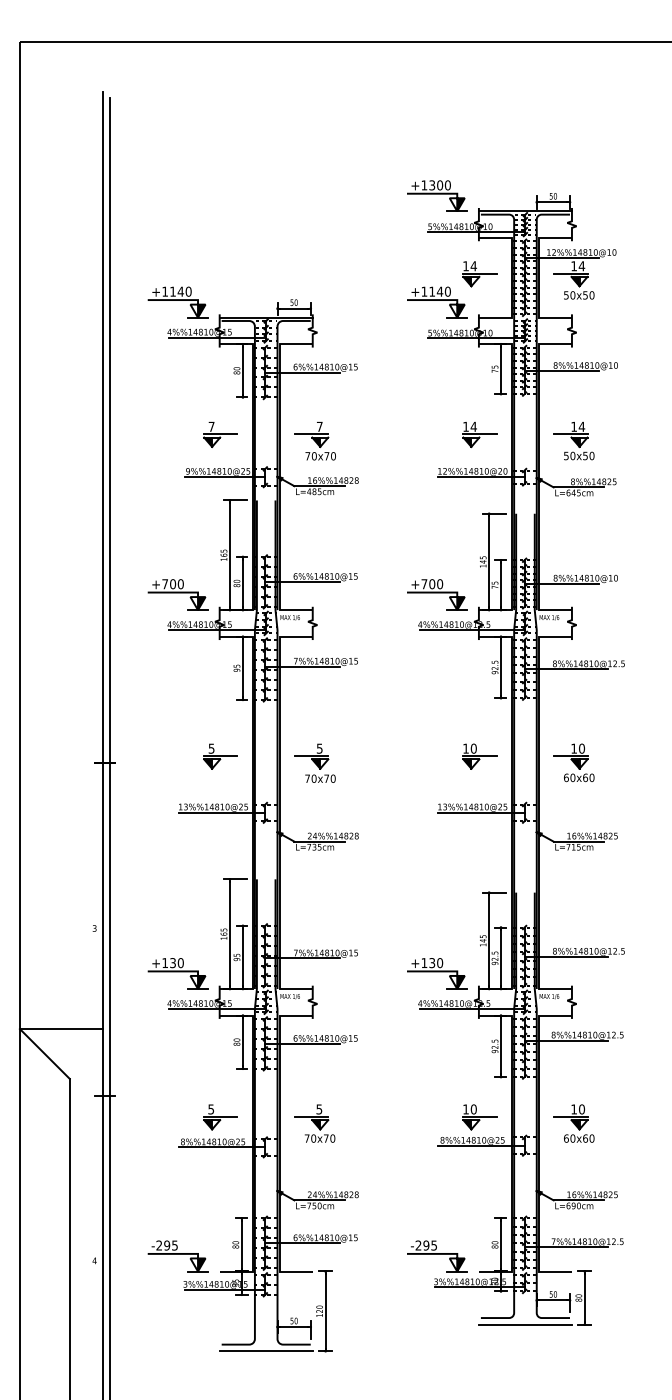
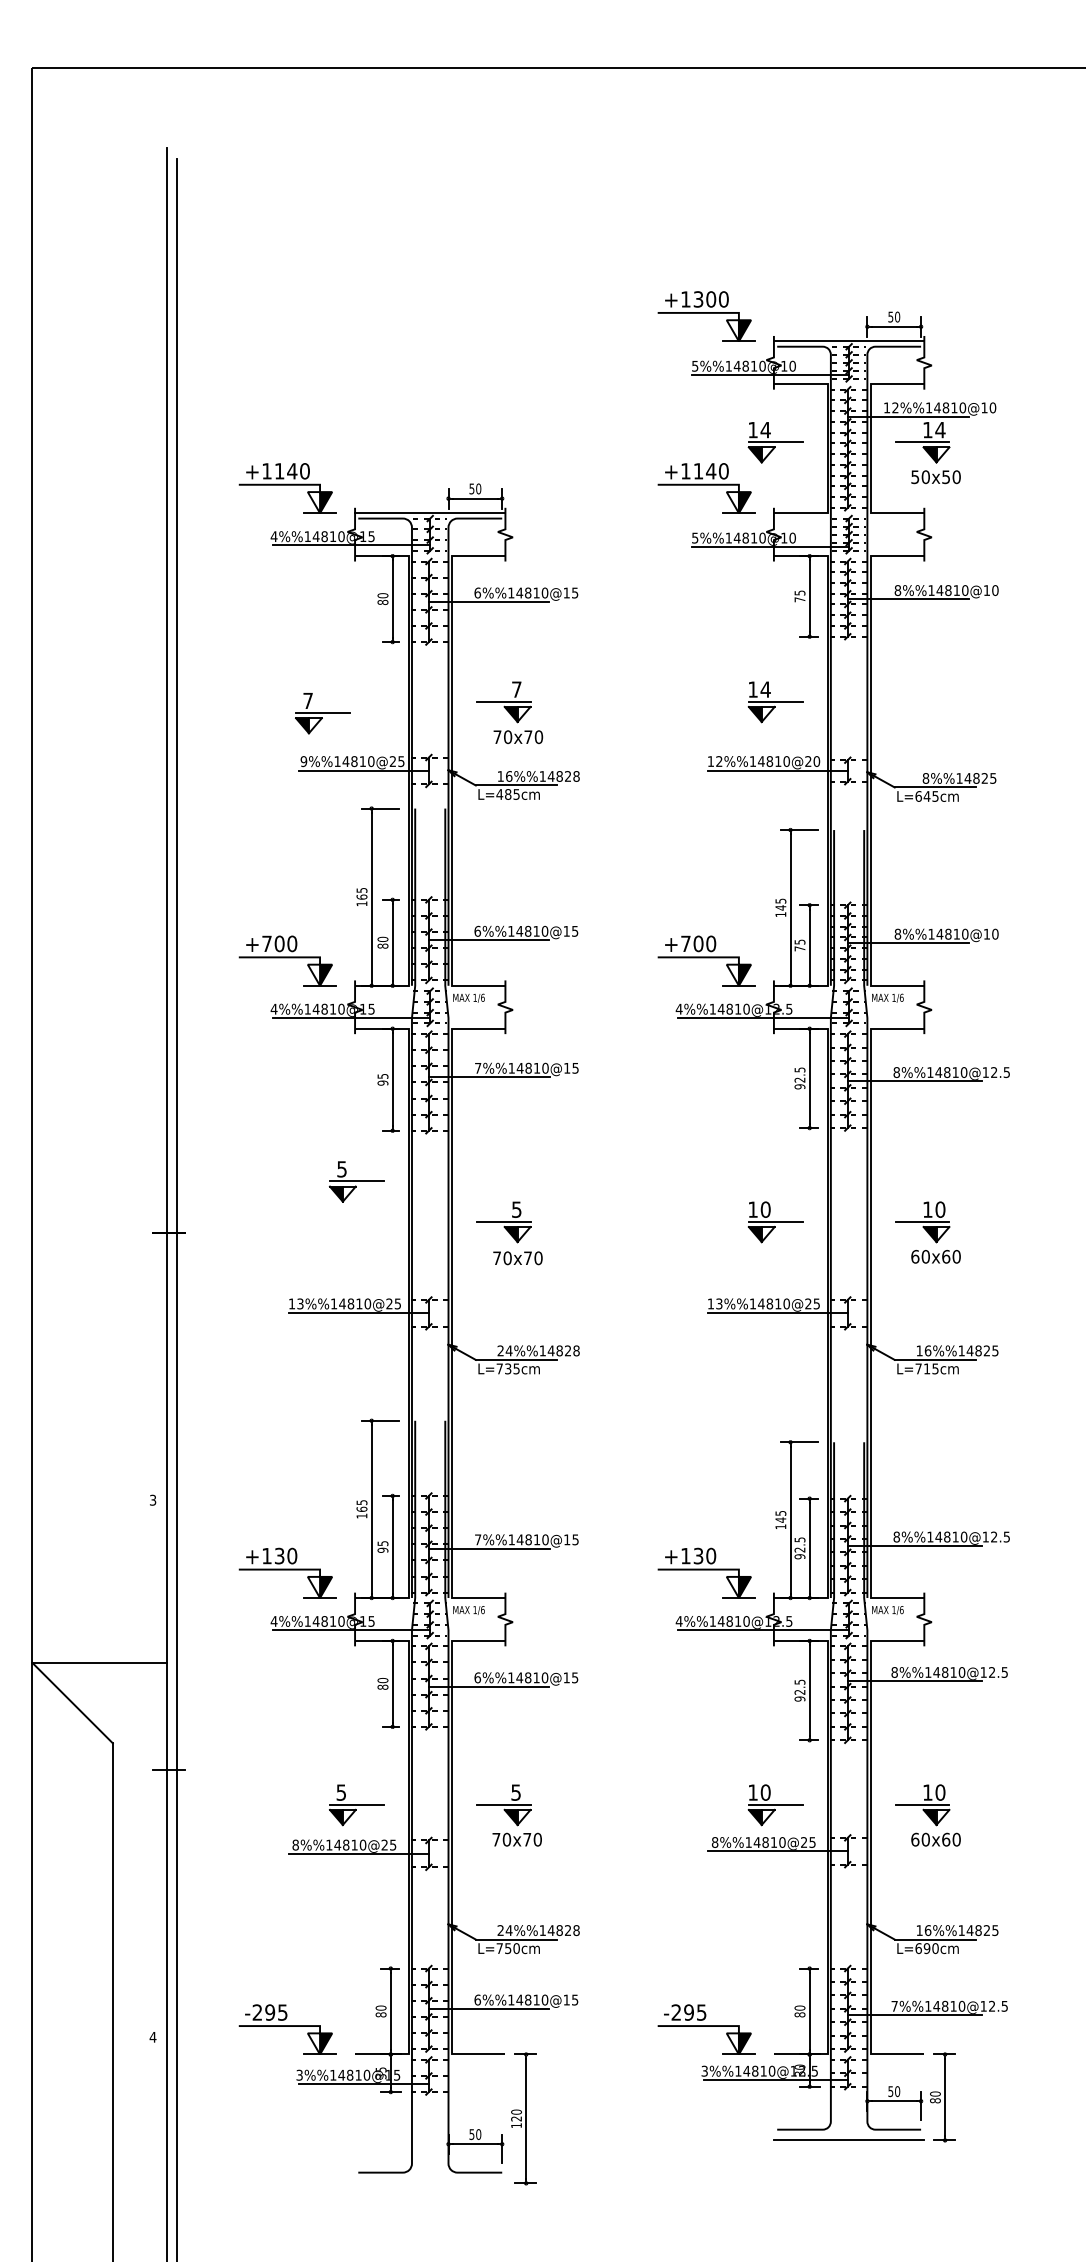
part: (220, 434) -> (322, 713), moved
part: (573, 441) -> (926, 713), removed
part: (220, 756) -> (356, 1181), moved
line: (265, 1351) -> (429, 2183), removed

